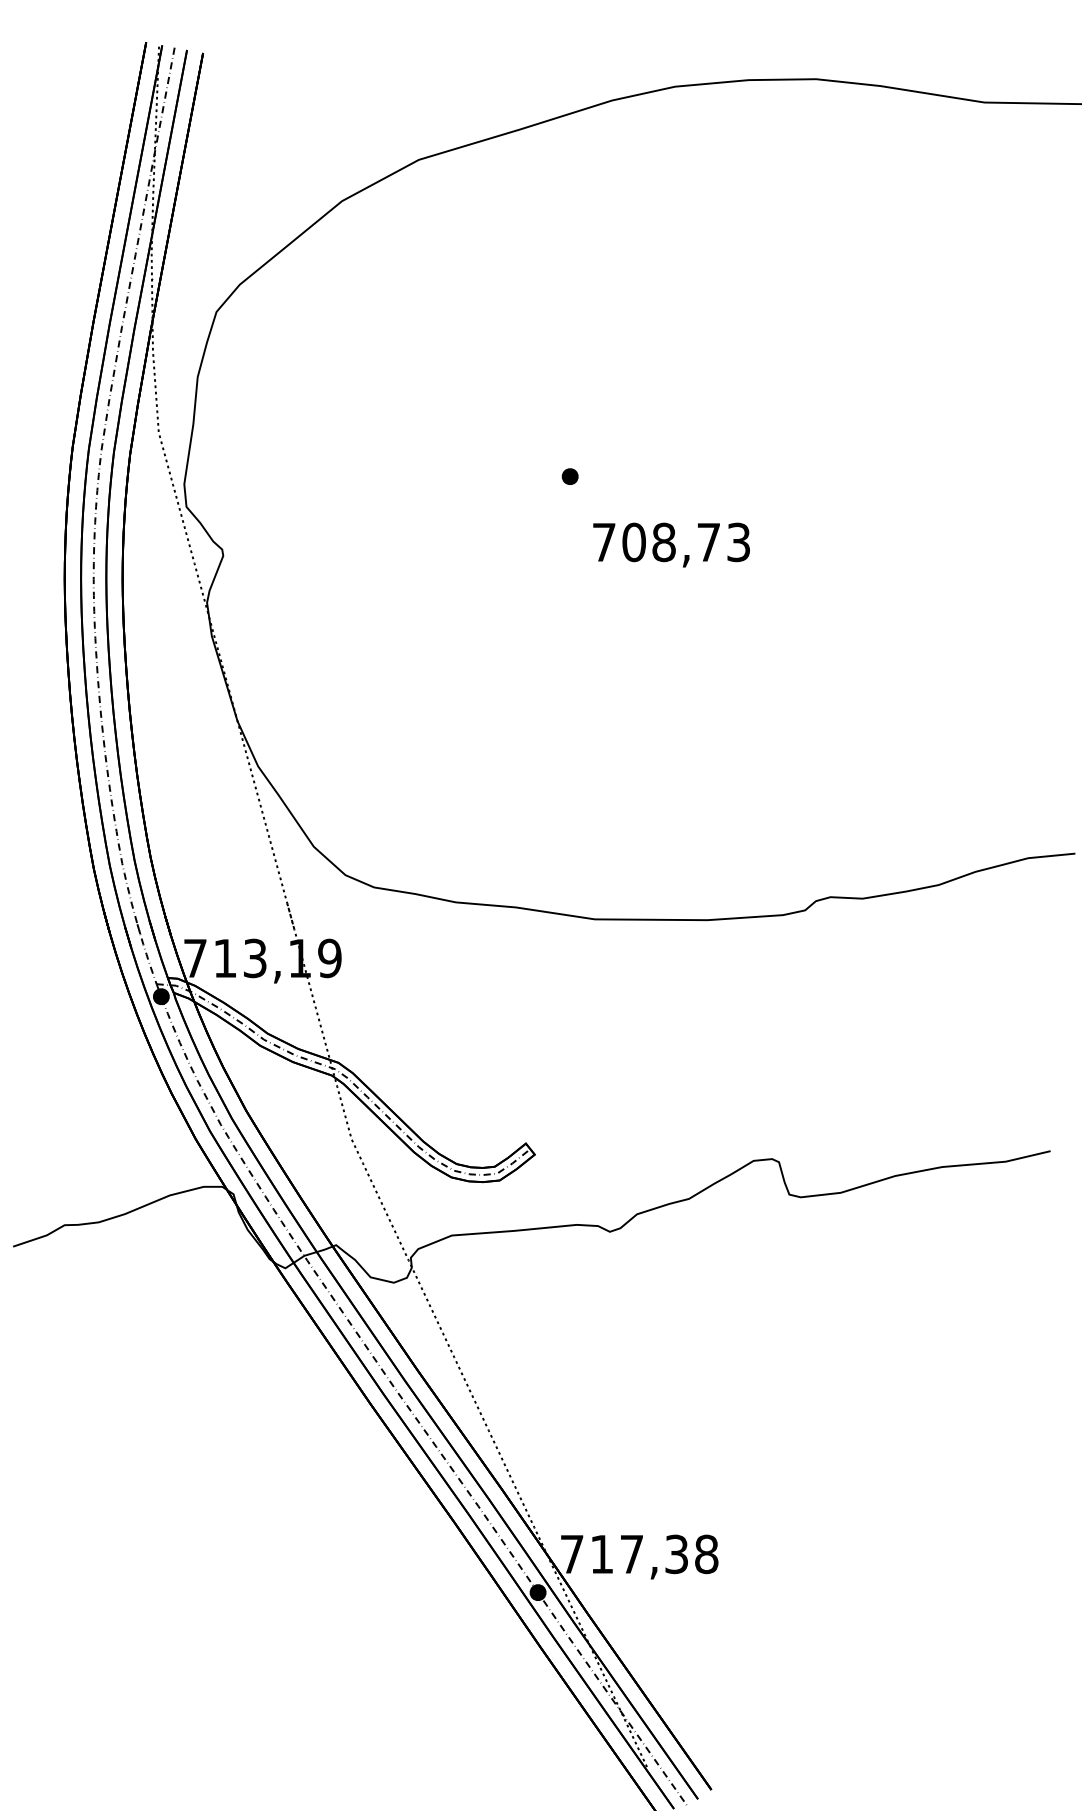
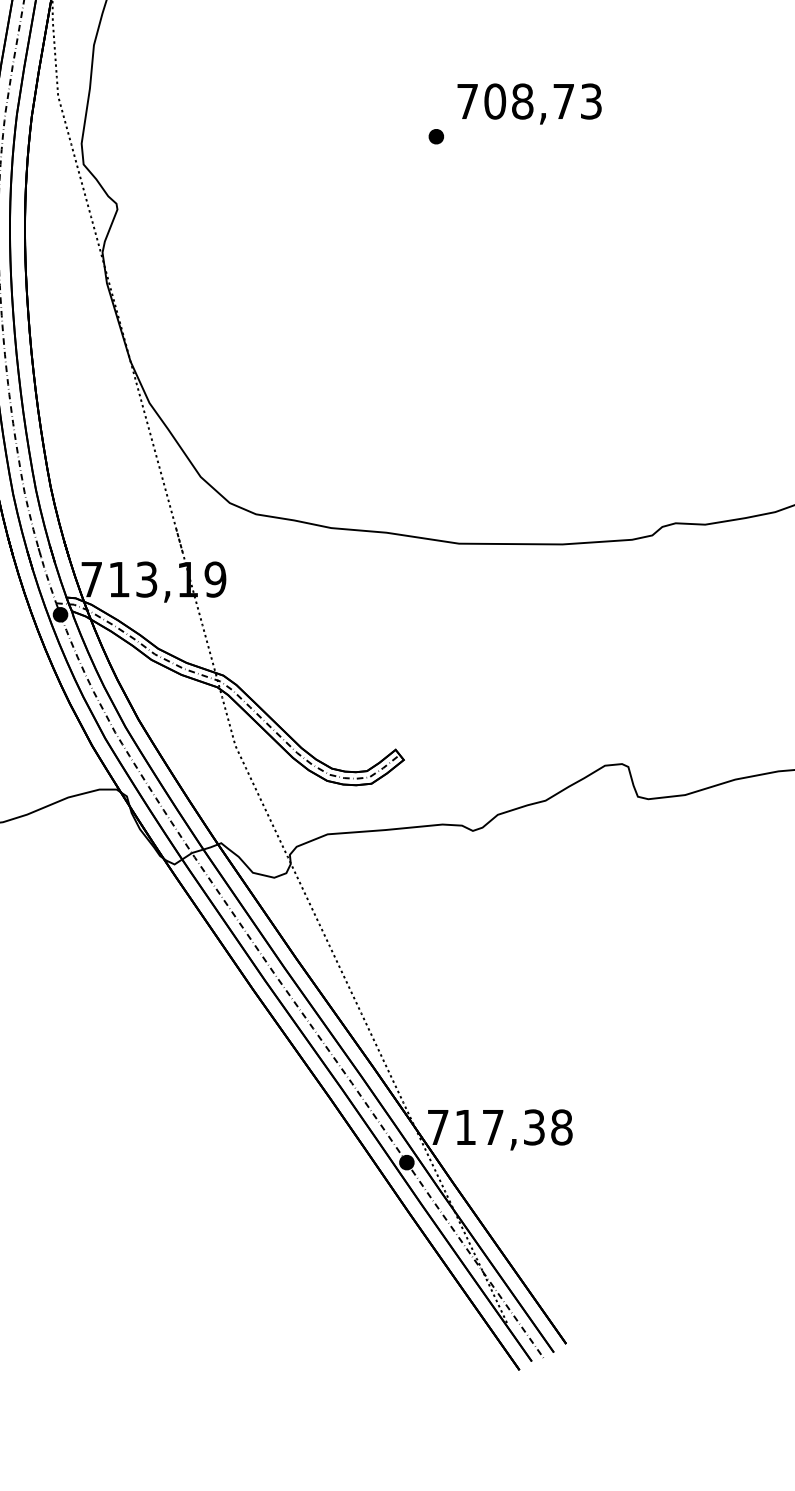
text: (671, 544) -> (529, 103), moved

